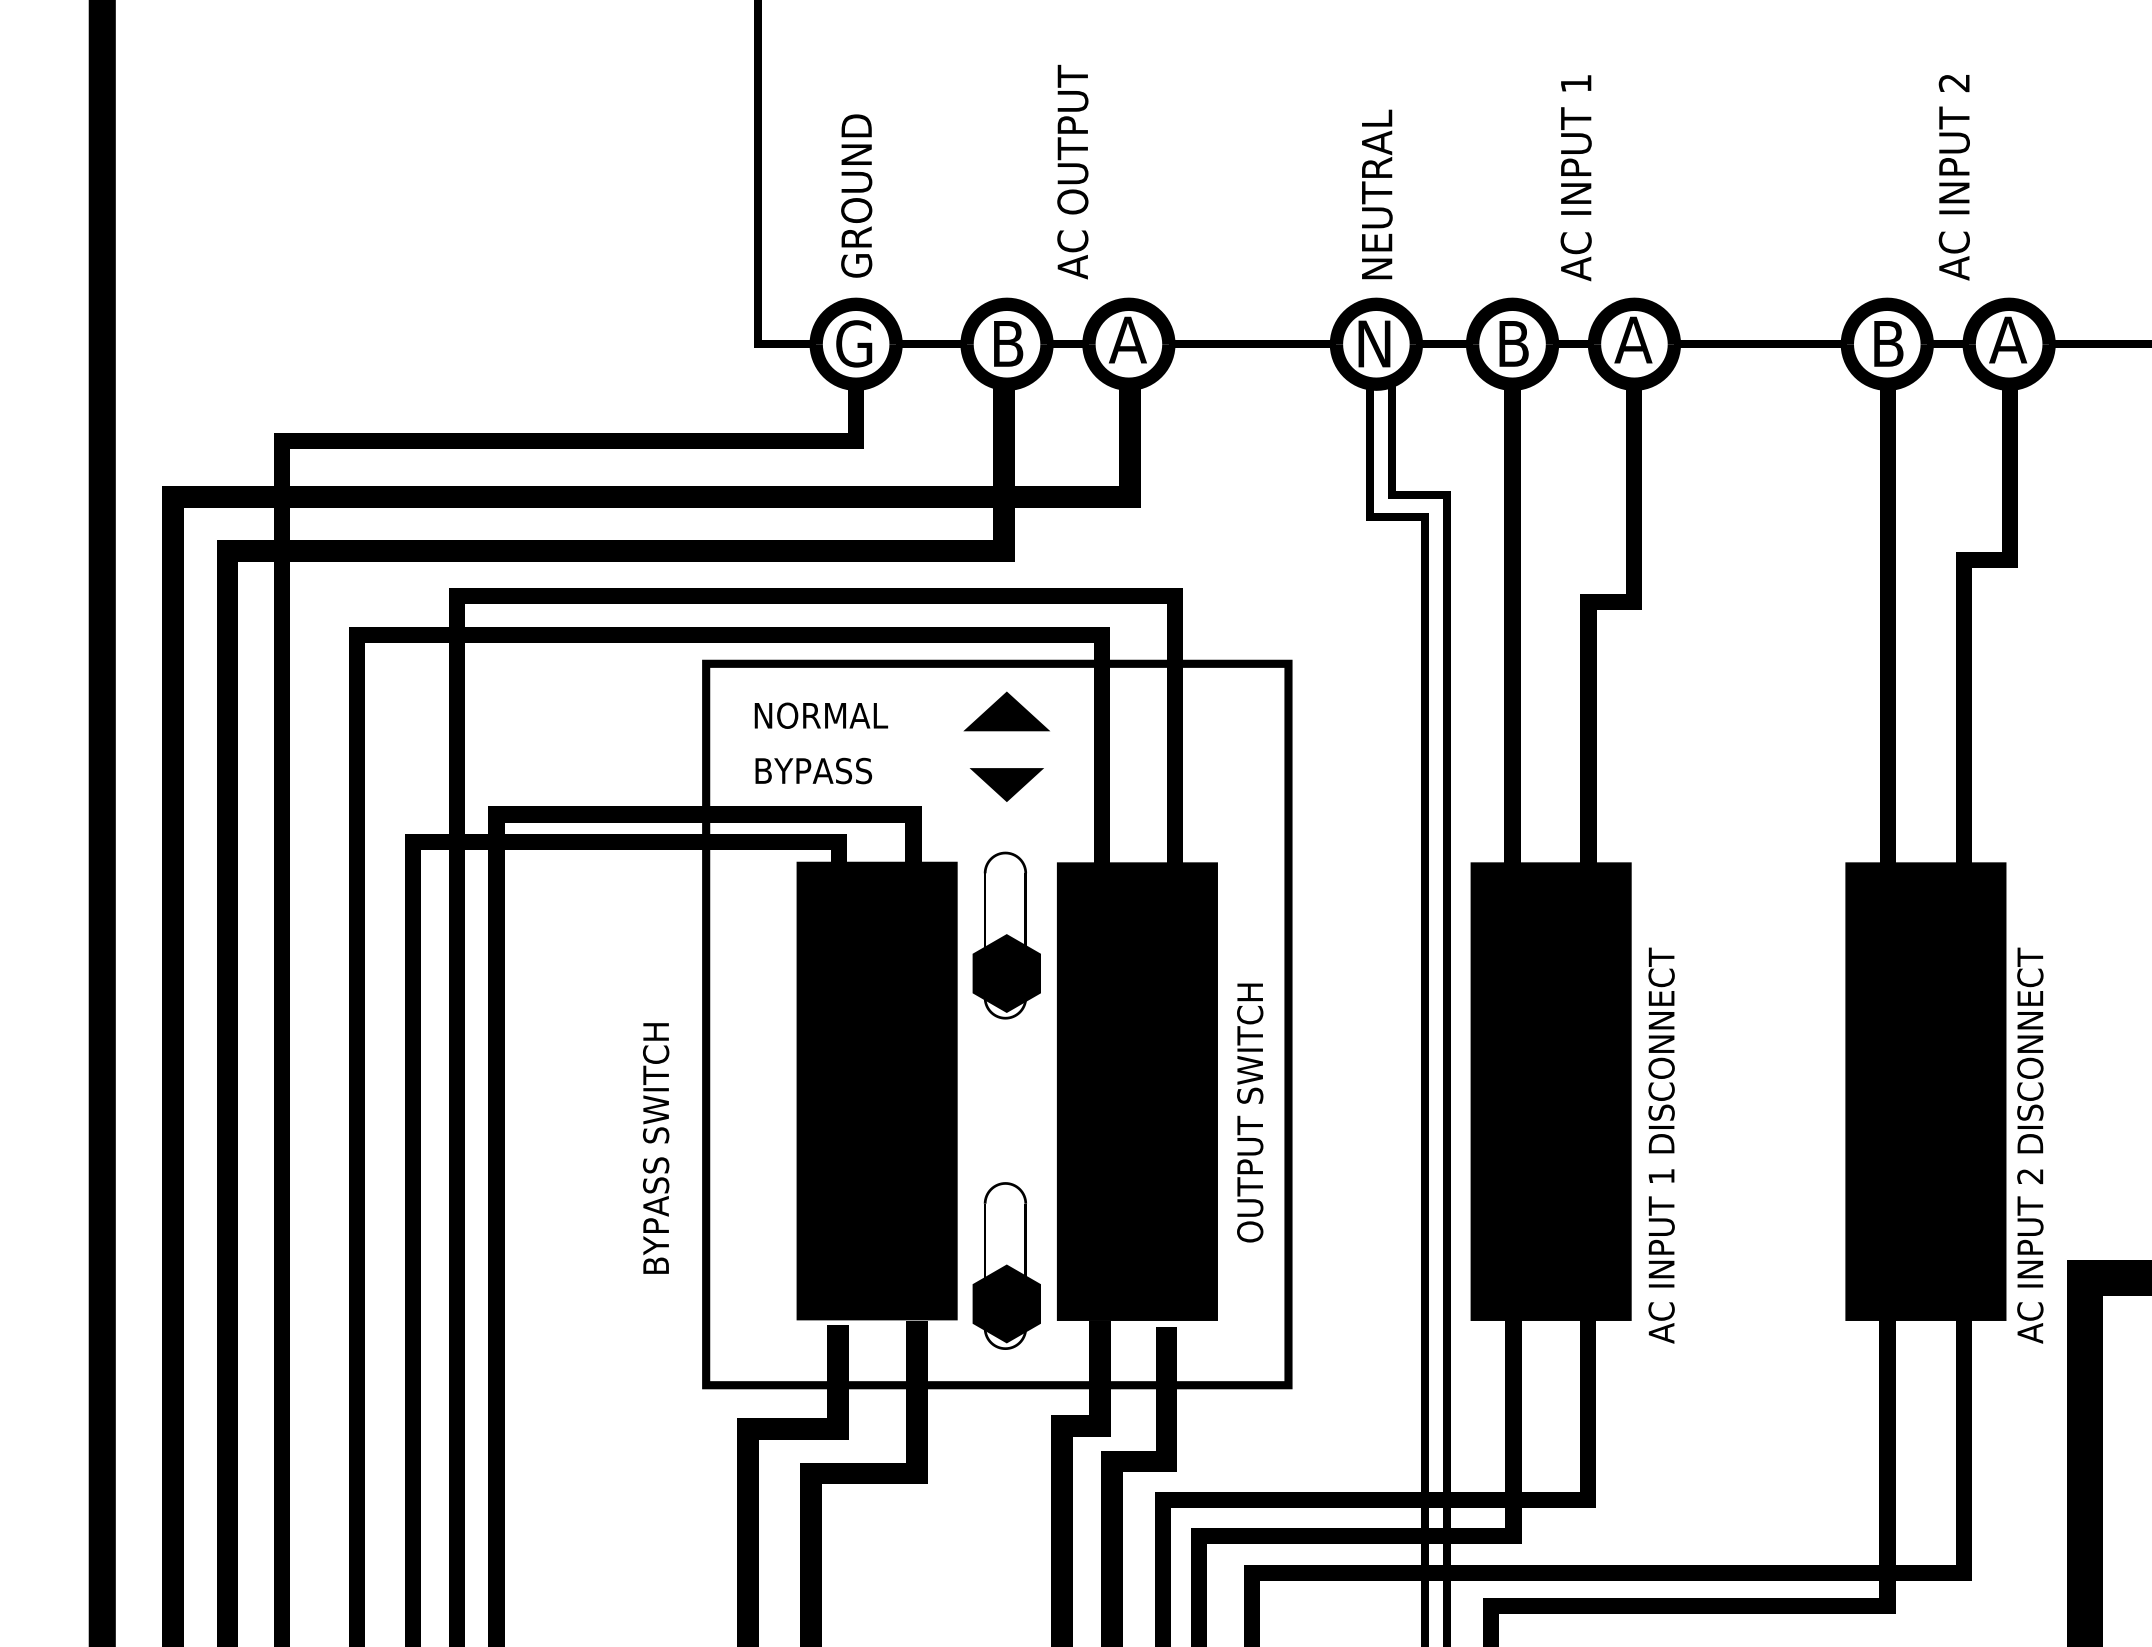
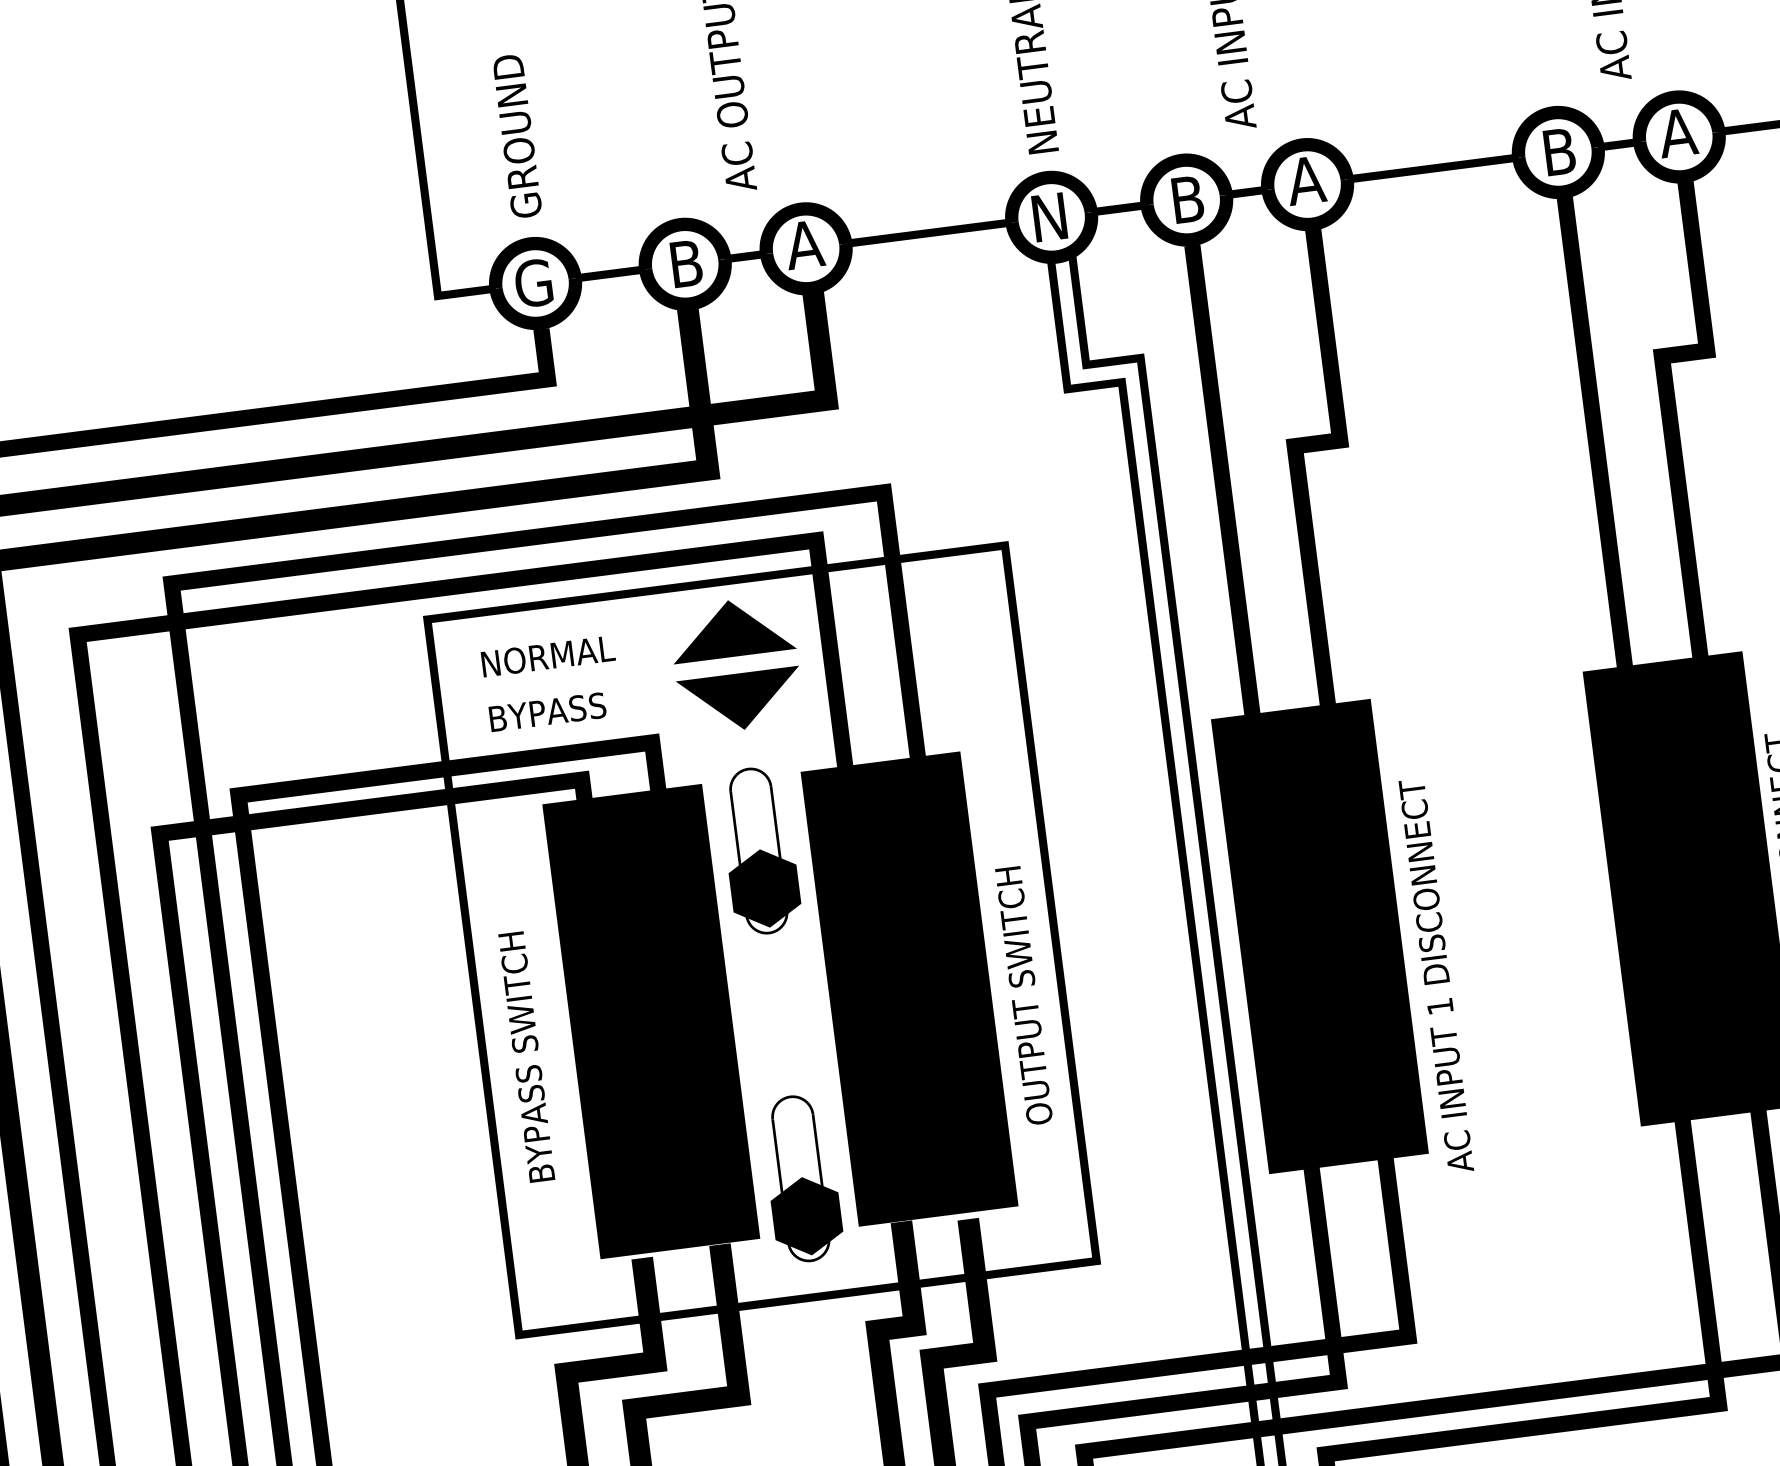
part: (1006, 711) -> (731, 628), size x1.43
part: (1006, 784) -> (740, 701), size x1.67
text: (656, 1148) -> (527, 1057), moved

